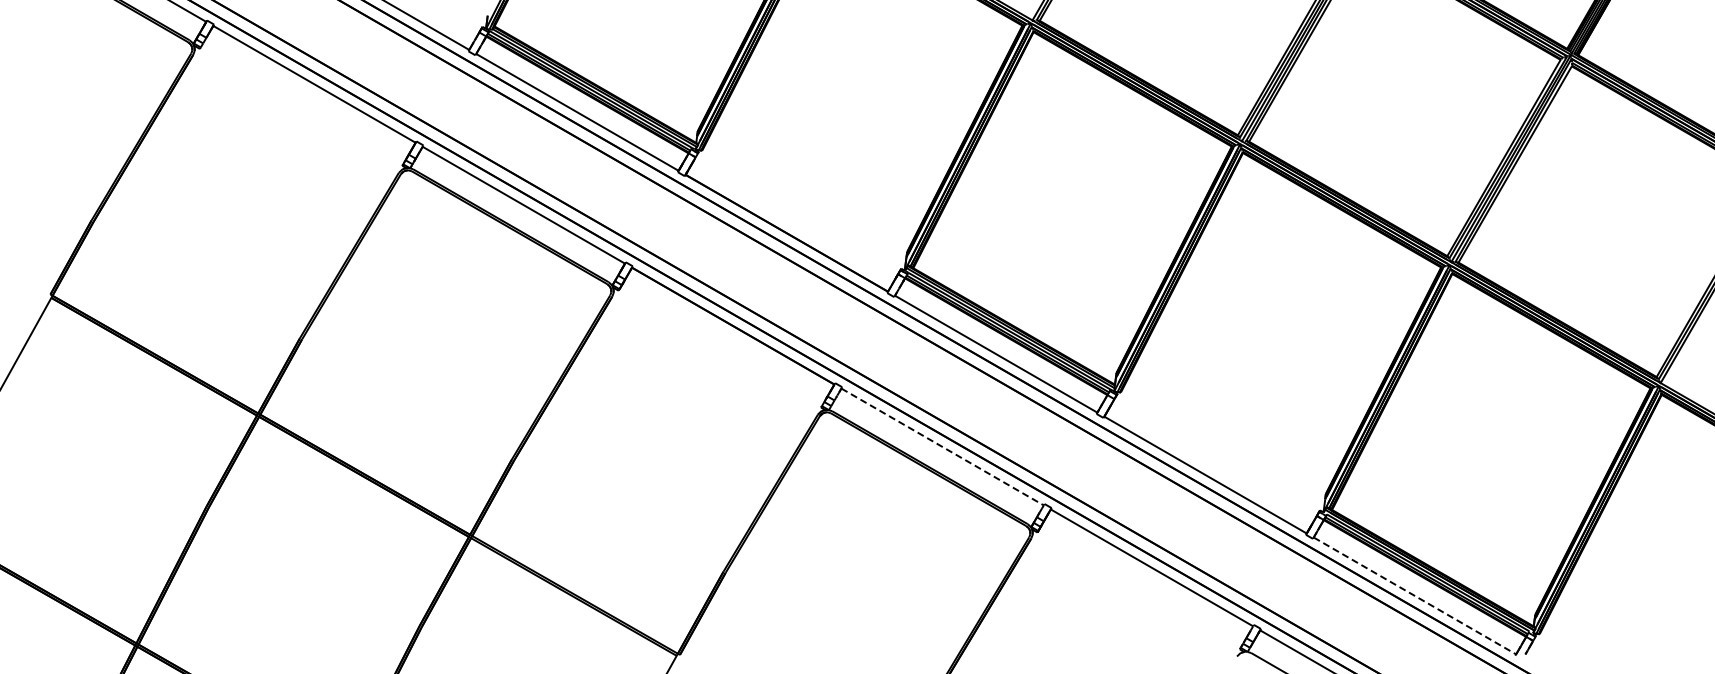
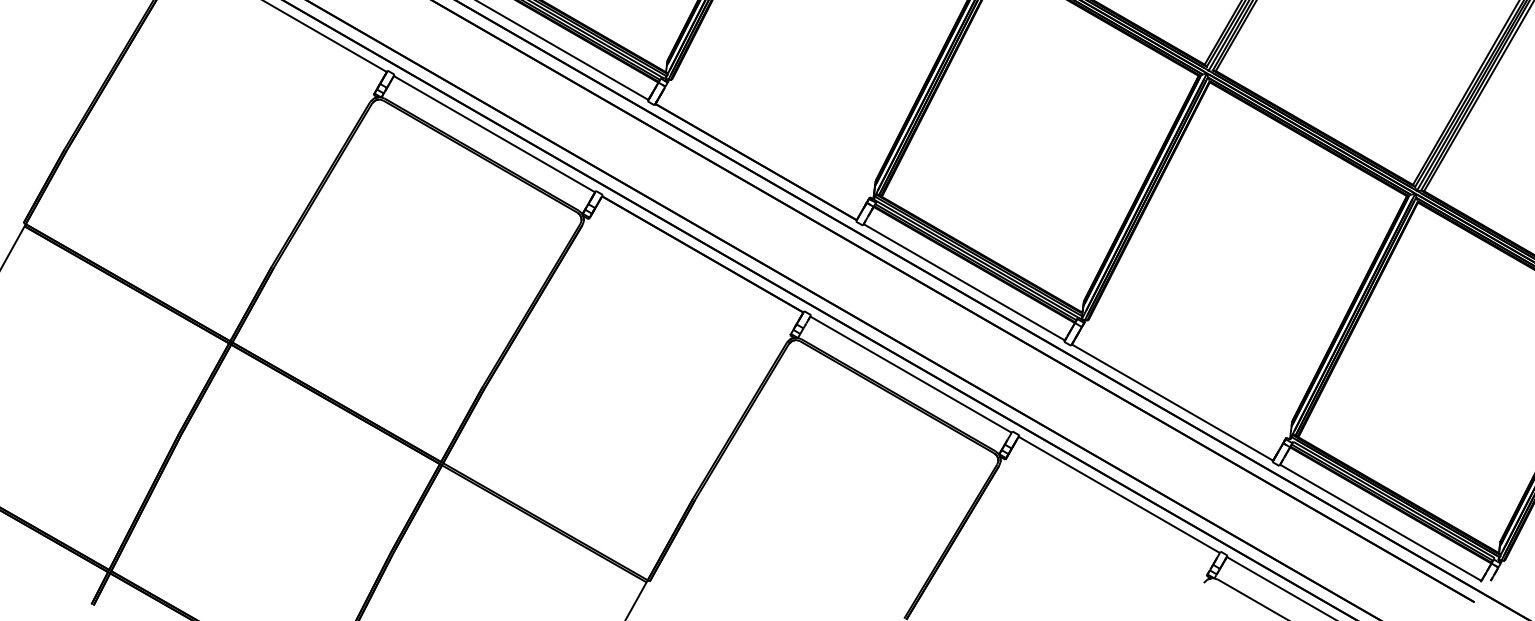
line: (942, 447) -> (910, 375), dashed -> solid
line: (1414, 595) -> (1380, 522), dashed -> solid

